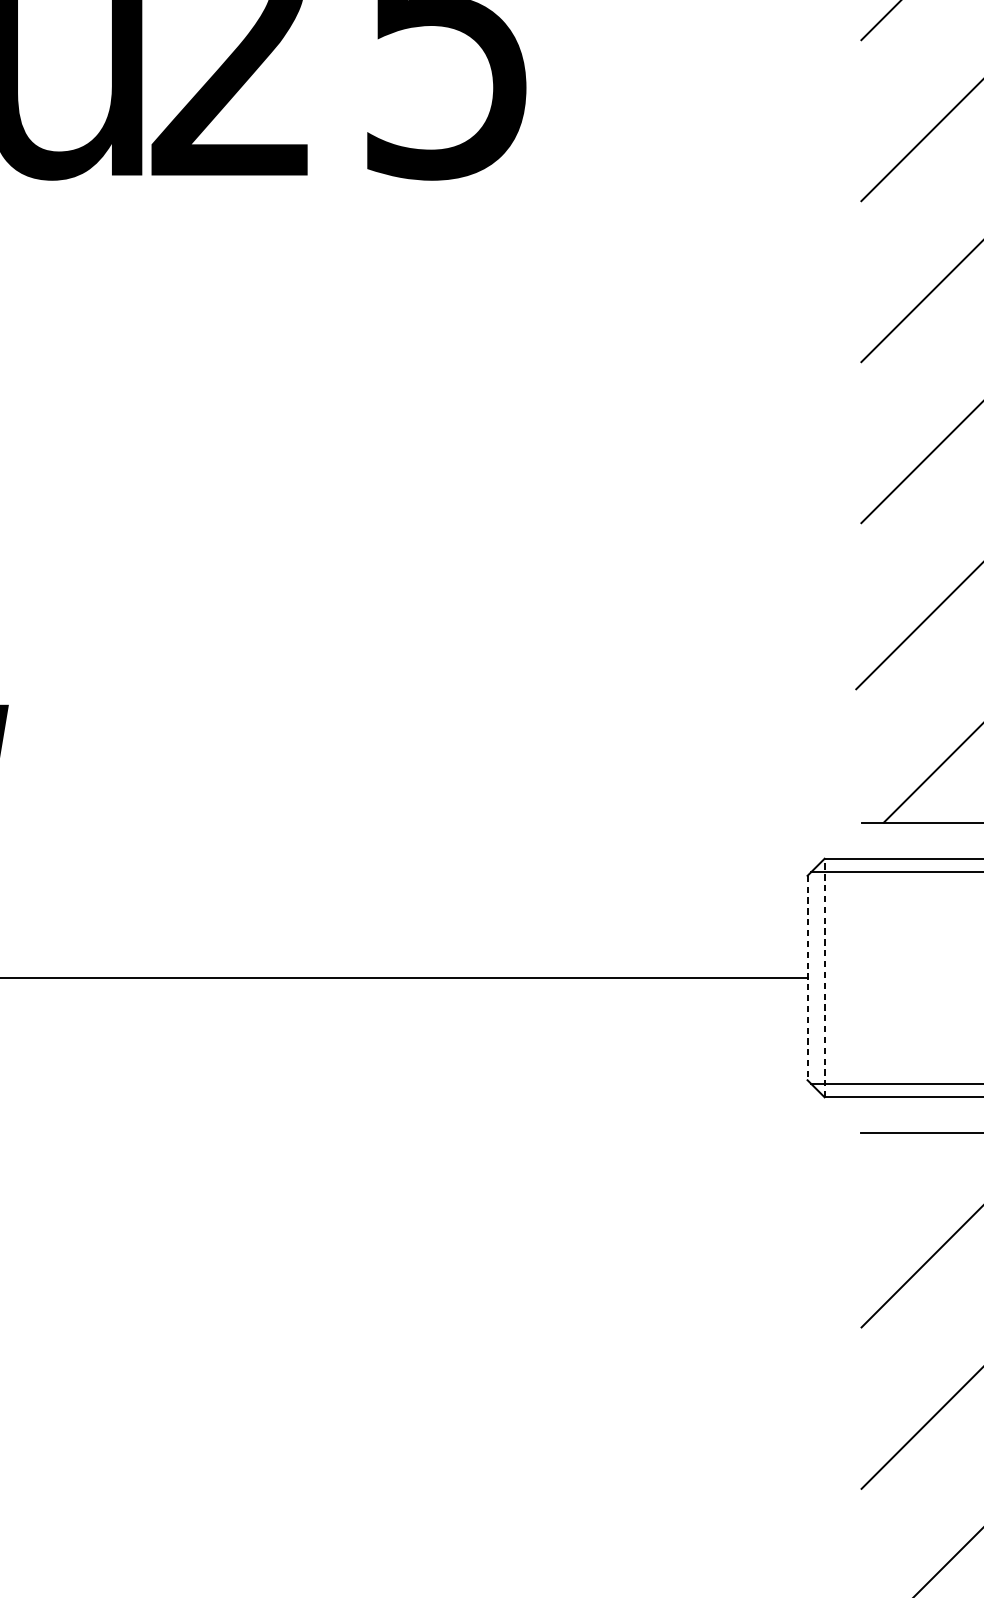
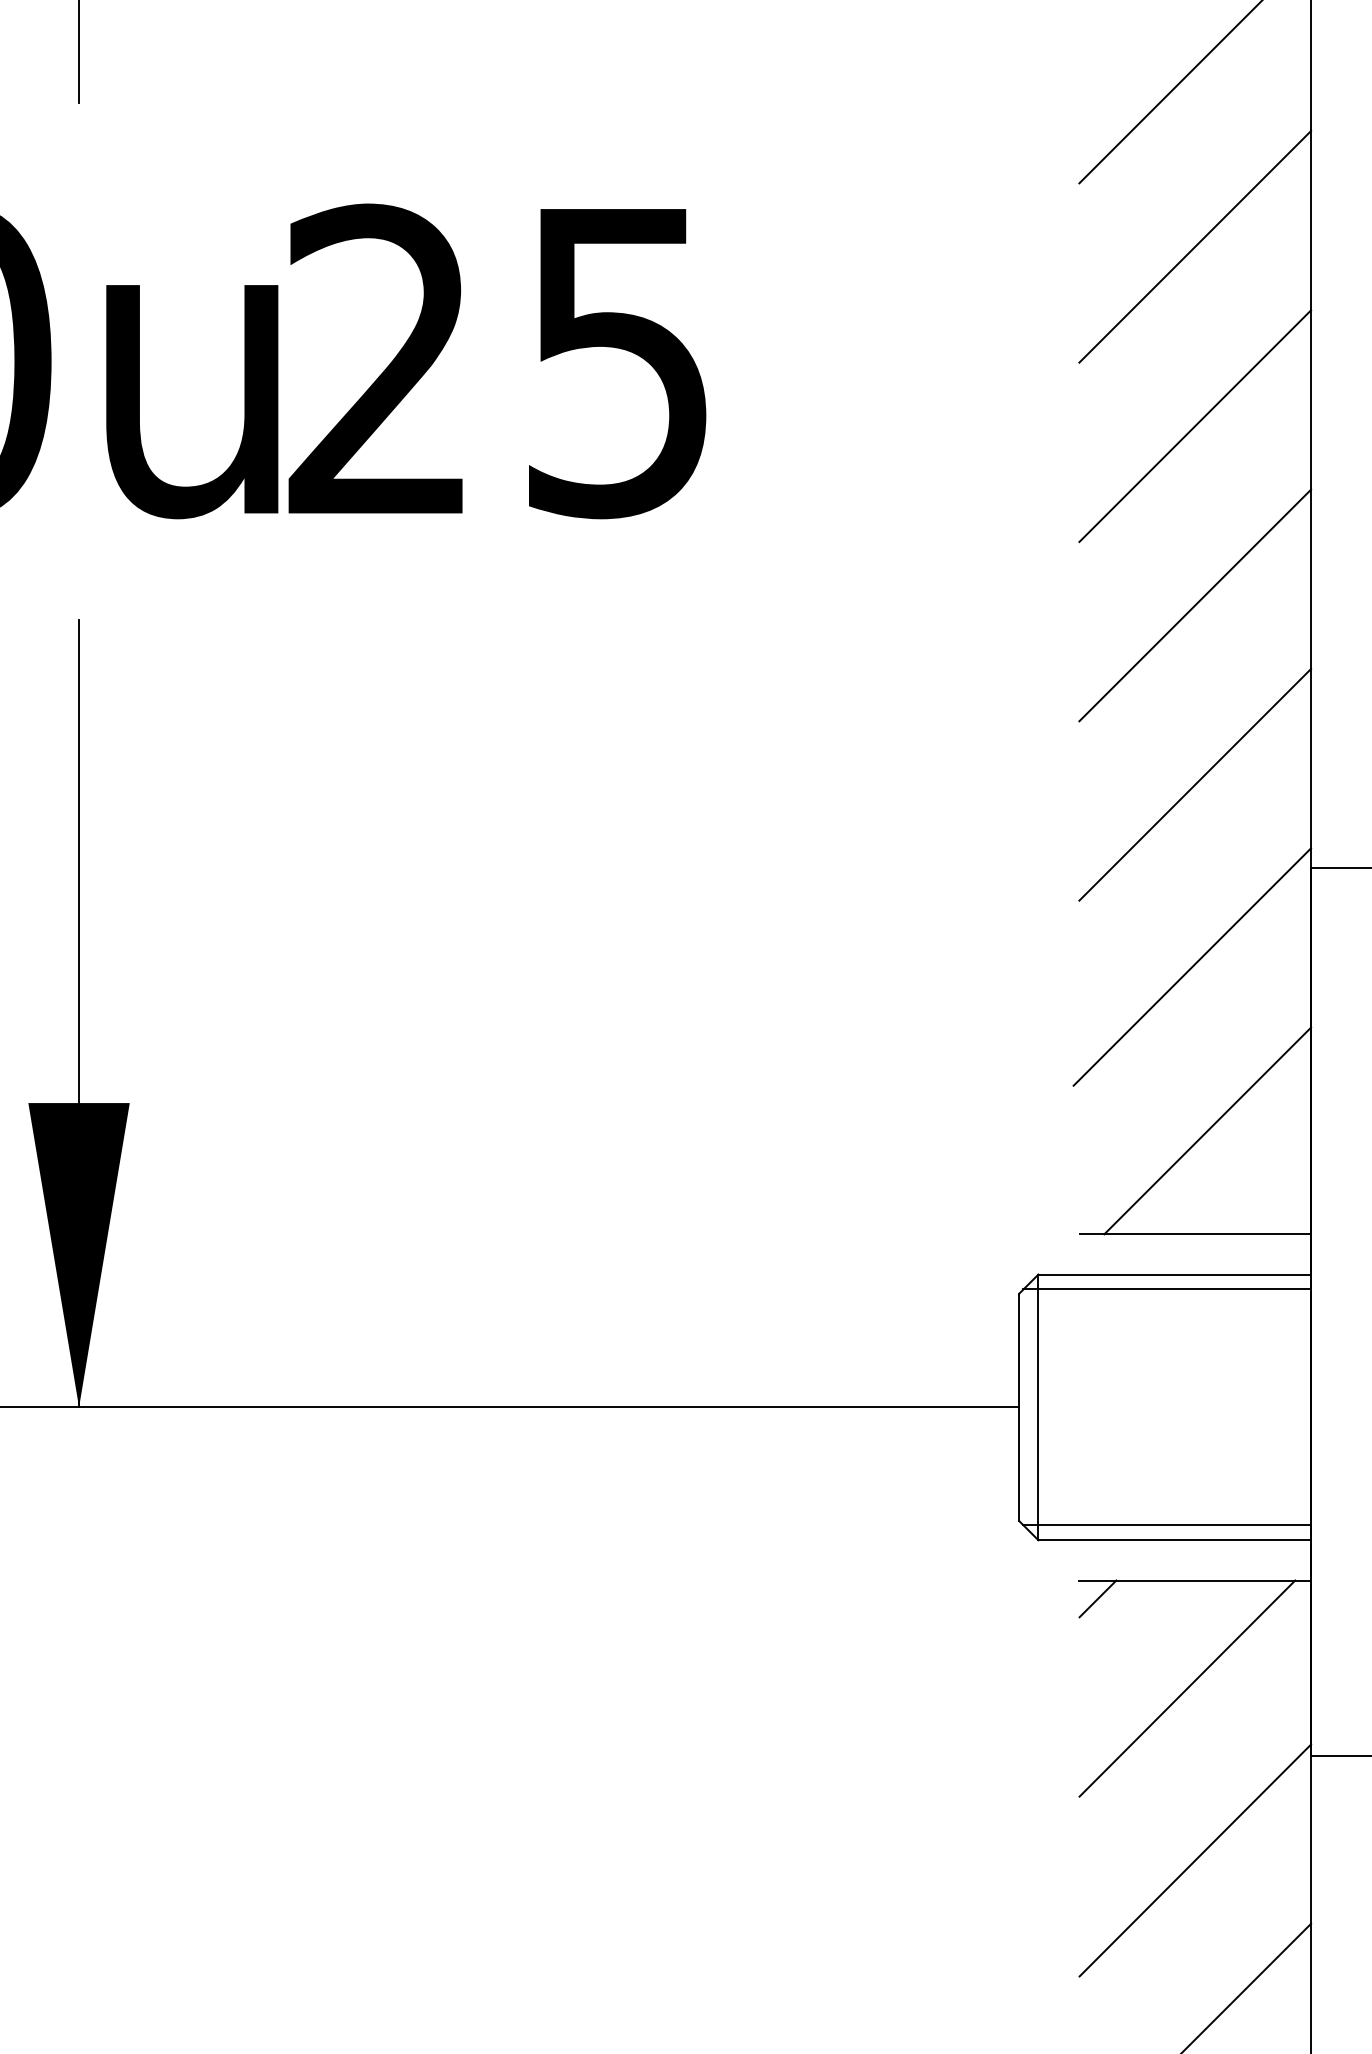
line: (807, 978) -> (1019, 1407), dashed -> solid
line: (824, 978) -> (1038, 1407), dashed -> solid
line: (877, 1149) -> (1097, 1598), added

